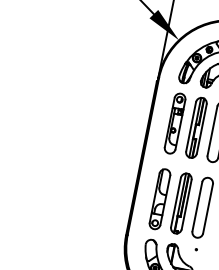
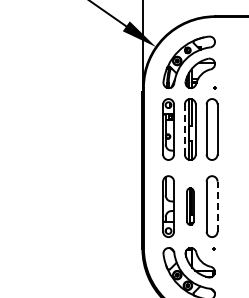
line: (190, 127) -> (184, 130), solid -> dashed
part: (181, 203) -> (190, 206), size x0.6
line: (208, 208) -> (217, 206), solid -> dashed

